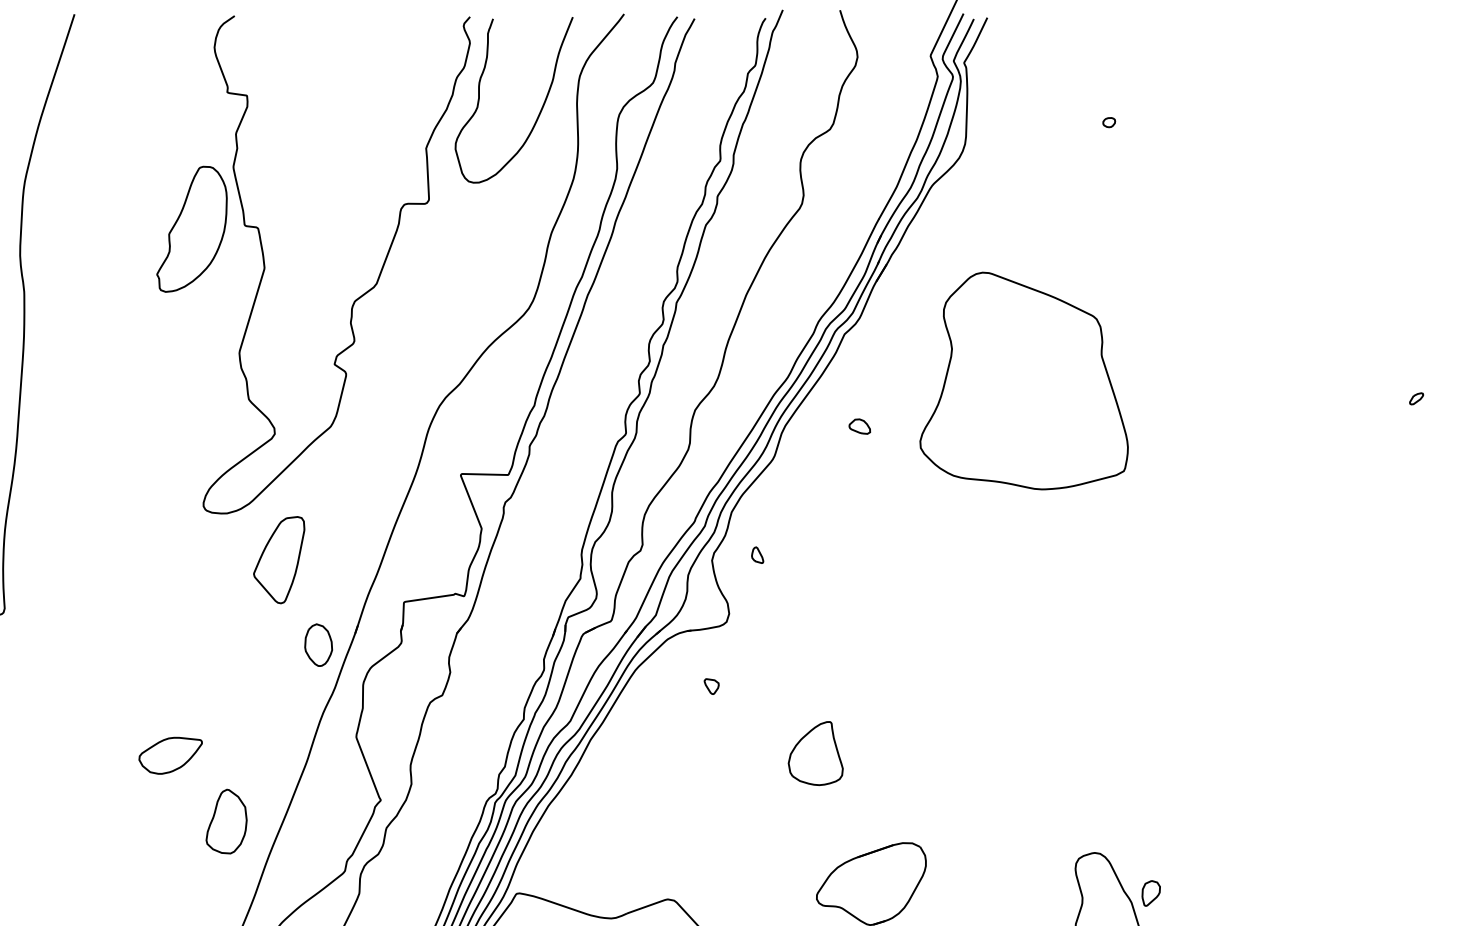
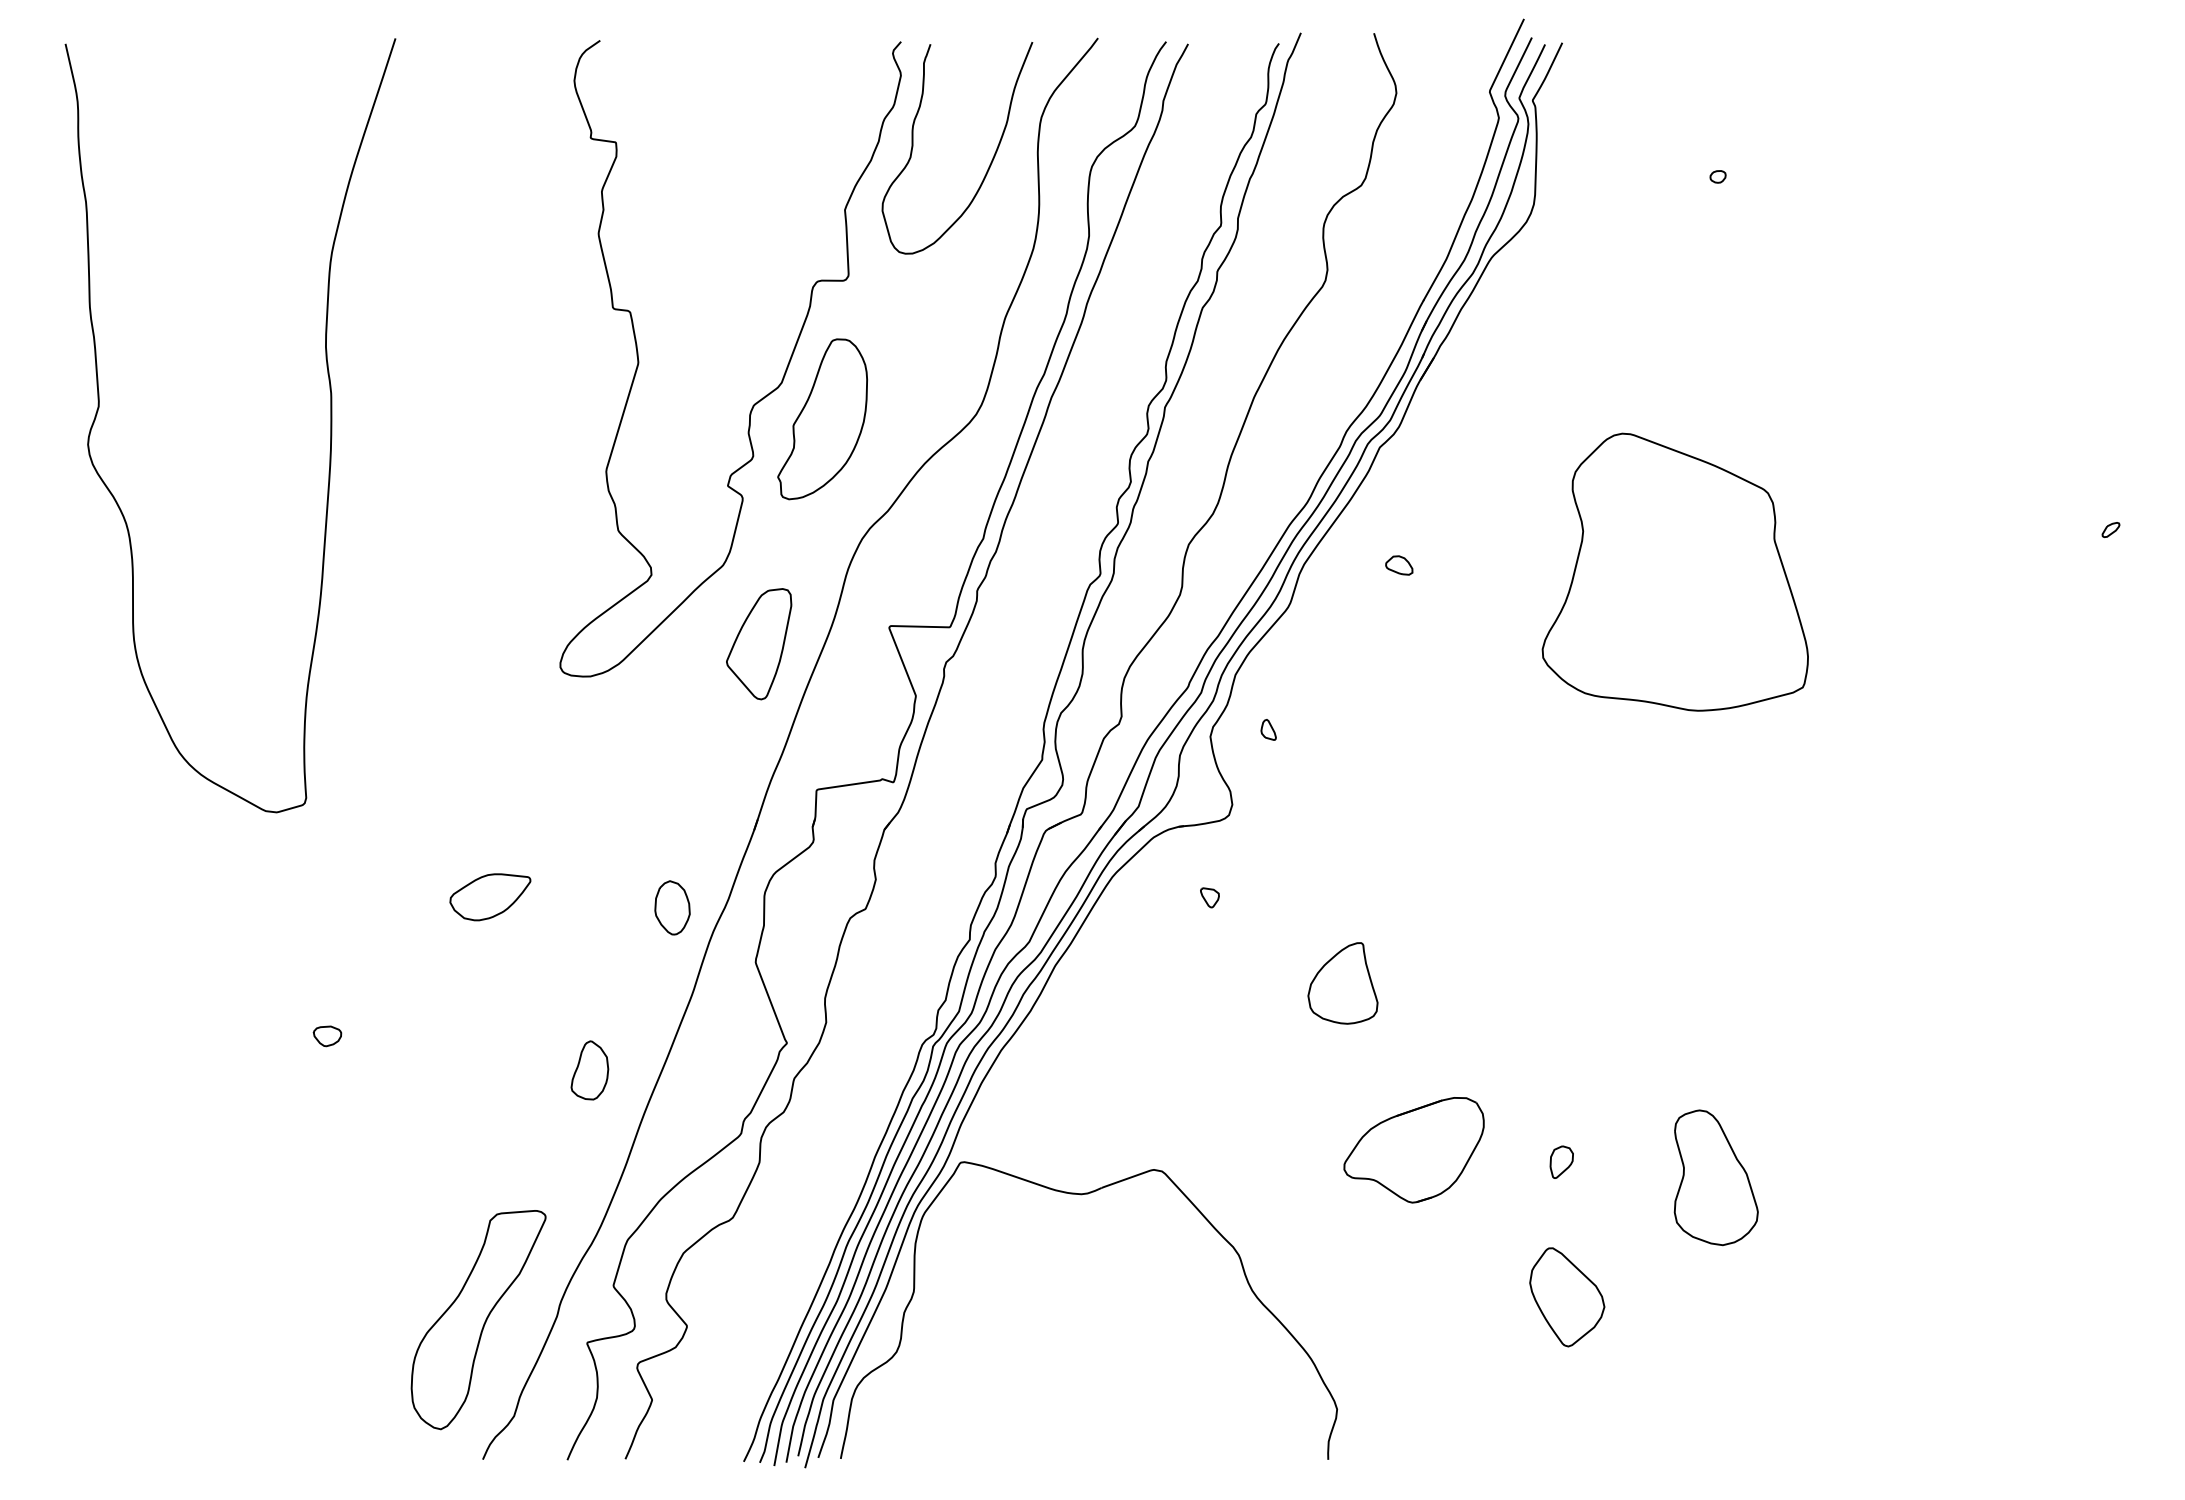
part: (191, 229) -> (822, 419), moved
part: (1023, 380) -> (1674, 571), moved
part: (279, 560) -> (759, 644), moved
part: (318, 644) -> (672, 907), moved
part: (170, 755) -> (490, 897), moved
part: (21, 795) -> (327, 1036), added
part: (226, 821) -> (589, 1070), size x0.71
part: (1151, 892) -> (1561, 1161), moved

